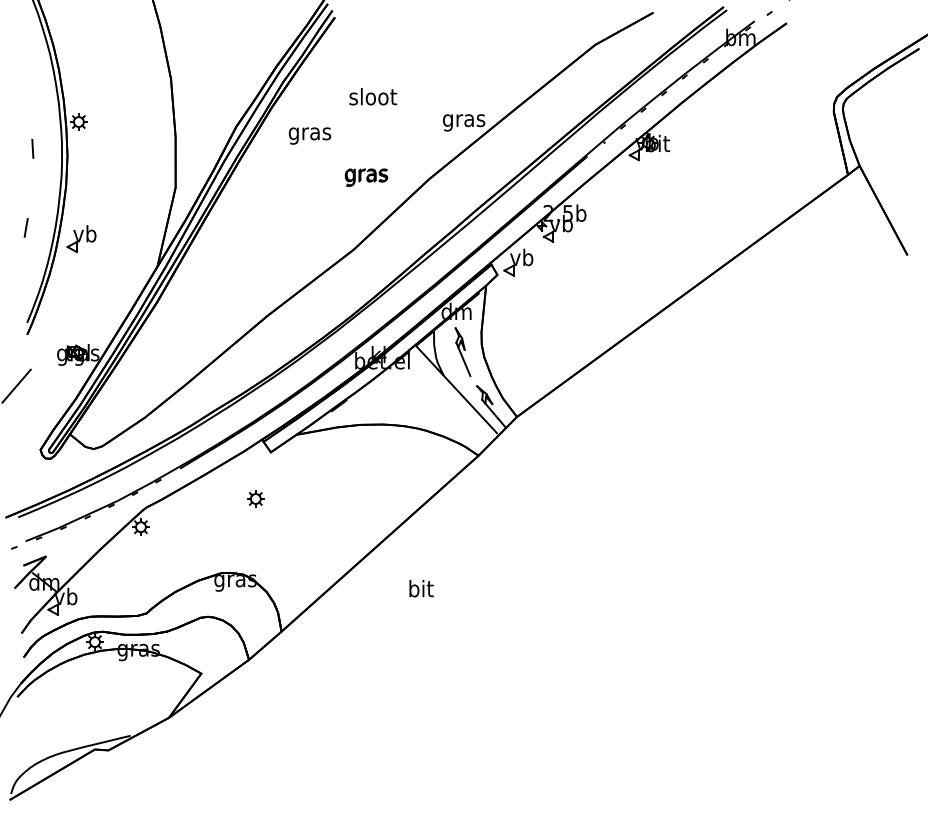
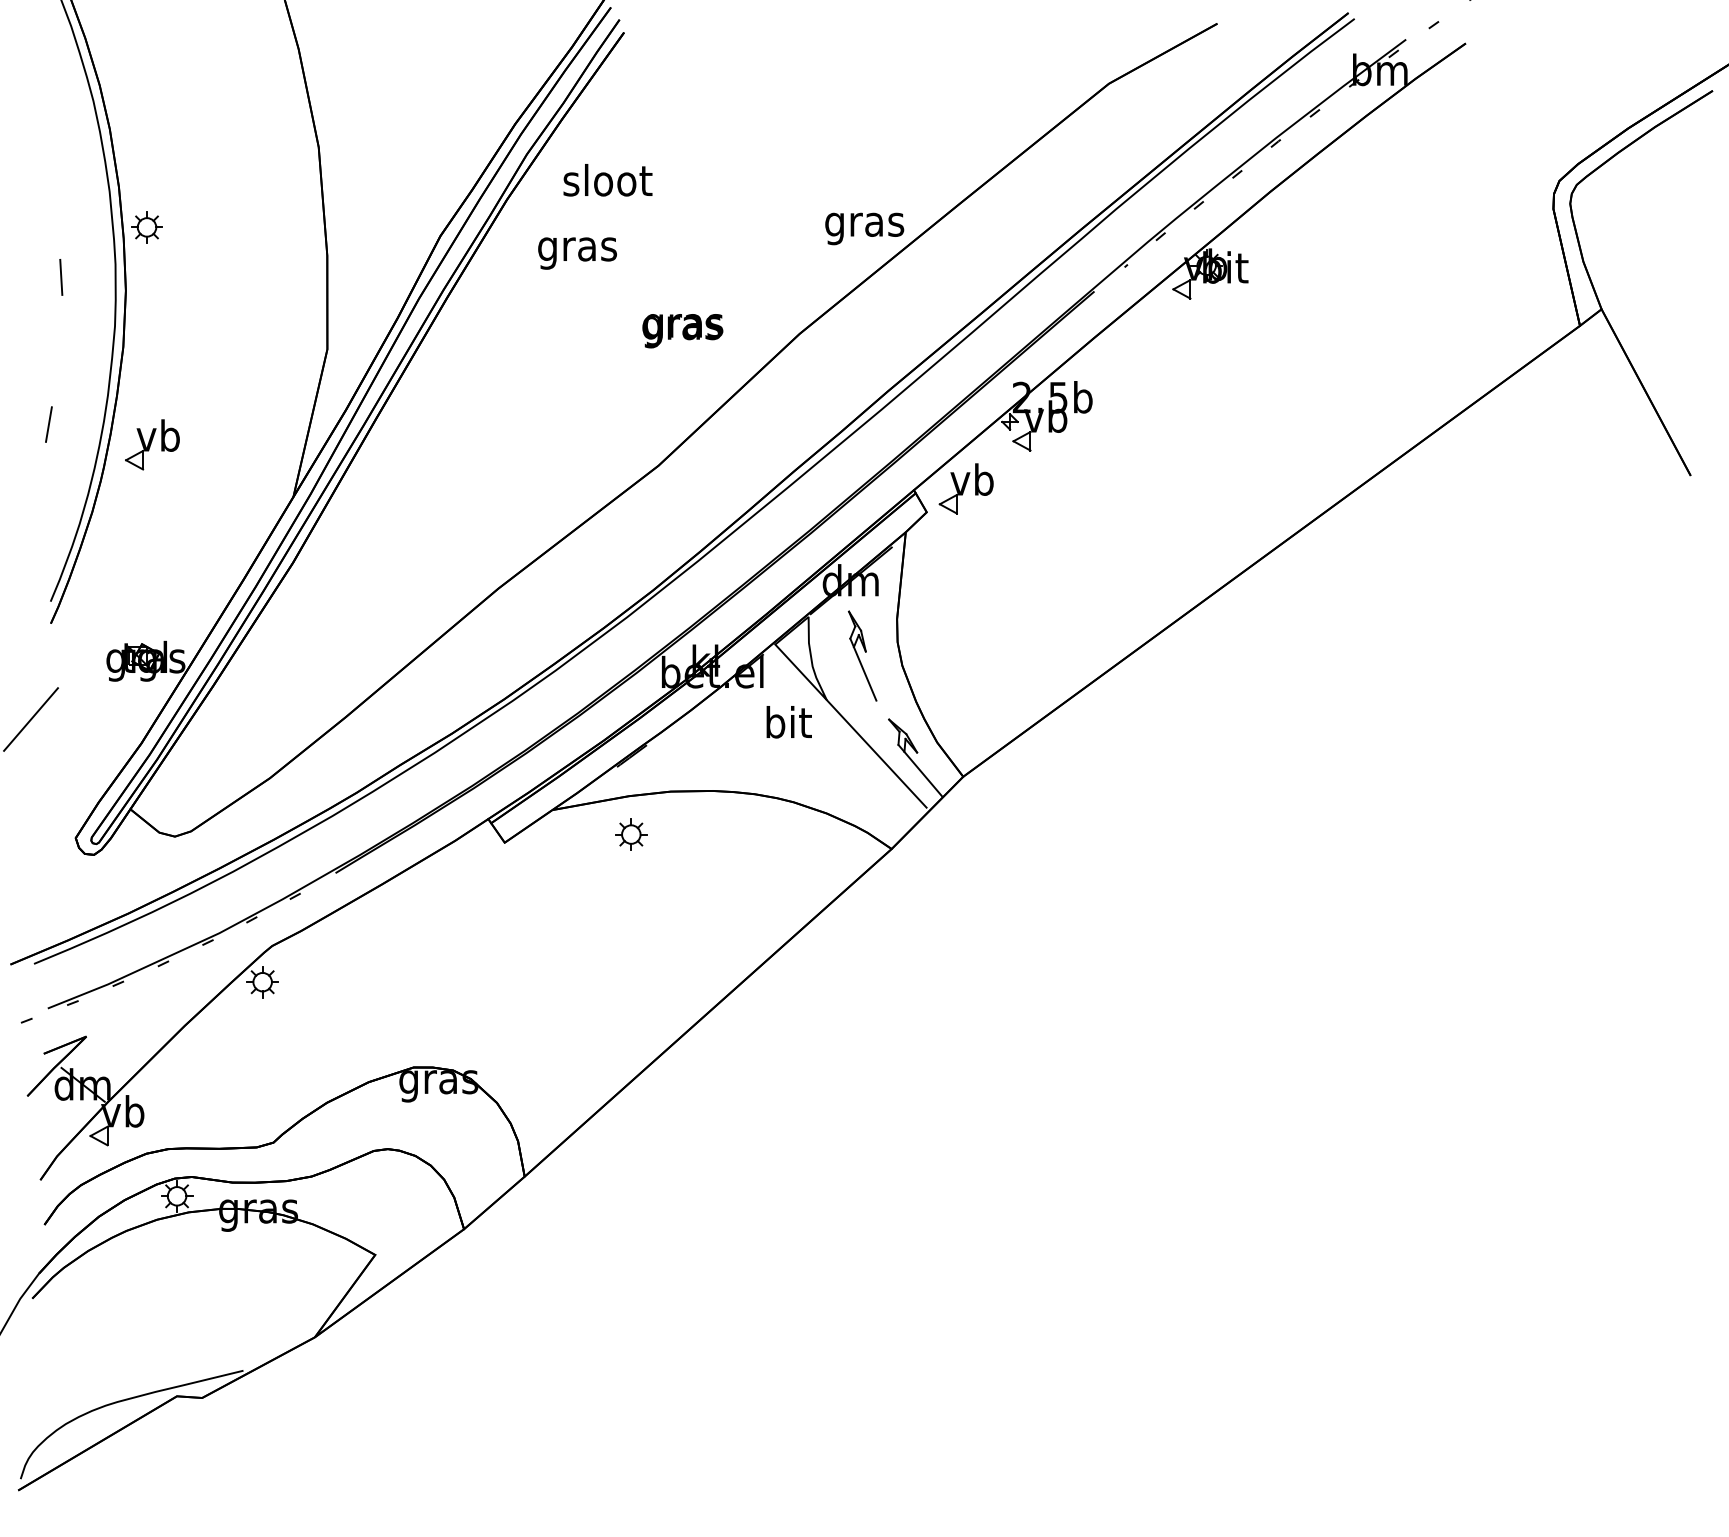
text: (373, 96) -> (608, 179), moved
part: (255, 498) -> (630, 833), moved
text: (421, 588) -> (789, 721), moved

